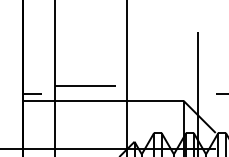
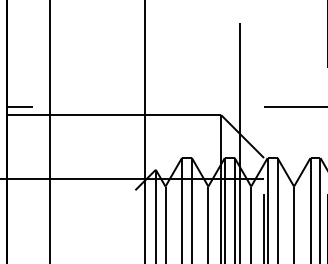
line: (85, 86) -> (90, 95), removed

